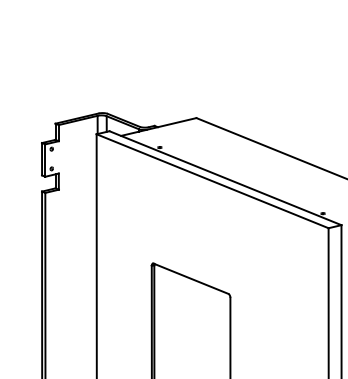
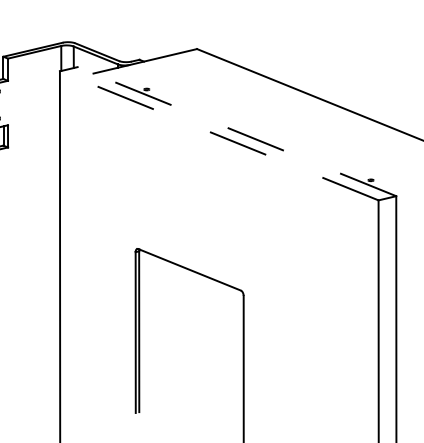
line: (225, 178) -> (236, 132), solid -> dashed
line: (212, 181) -> (219, 136), solid -> dashed

